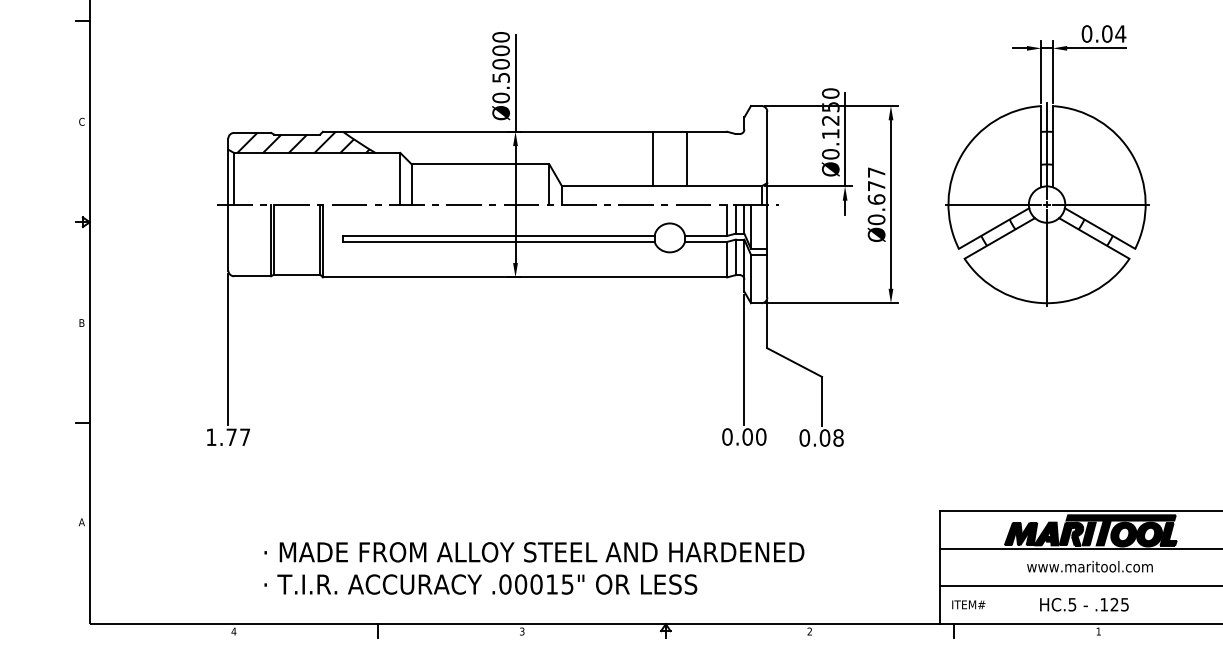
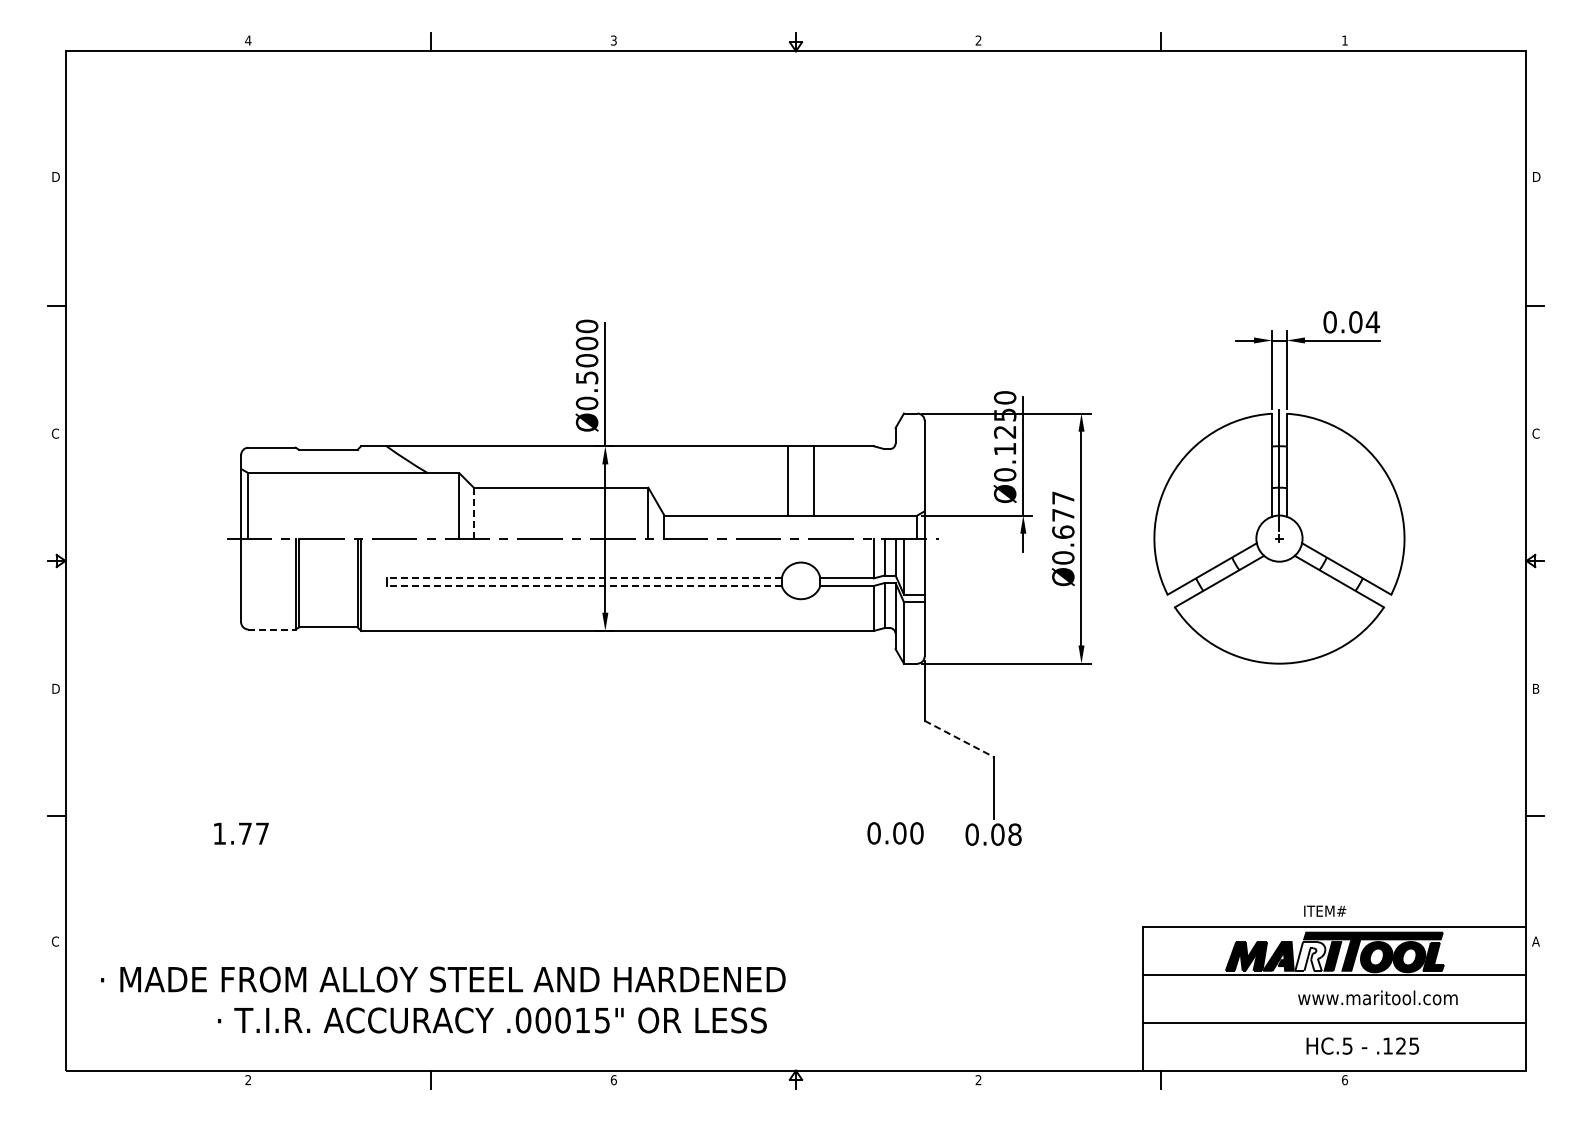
hatch: (303, 142) -> (336, 459), removed
line: (652, 158) -> (814, 480), moved
line: (686, 158) -> (787, 480), moved
line: (411, 184) -> (473, 513), solid -> dashed
line: (993, 204) -> (1211, 538), removed
line: (1100, 204) -> (1347, 538), removed
line: (499, 236) -> (584, 578), solid -> dashed
line: (499, 241) -> (584, 585), solid -> dashed
line: (1047, 258) -> (1279, 606), removed
line: (252, 276) -> (271, 629), solid -> dashed
text: (82, 322) -> (56, 688), B -> D
line: (228, 349) -> (241, 722), removed
line: (744, 359) -> (895, 735), removed
line: (794, 362) -> (959, 739), solid -> dashed
text: (81, 522) -> (55, 941), A -> C
fill: (1071, 534) -> (1310, 956), removed
text: (534, 552) -> (443, 979), moved
text: (1089, 566) -> (1377, 997), moved
text: (480, 584) -> (492, 1020), moved
text: (969, 604) -> (1325, 910), moved
text: (1084, 604) -> (1362, 1045), moved
text: (234, 631) -> (248, 1080), 4 -> 2
text: (521, 631) -> (613, 1080), 3 -> 6
text: (1098, 631) -> (1344, 1080), 1 -> 6

